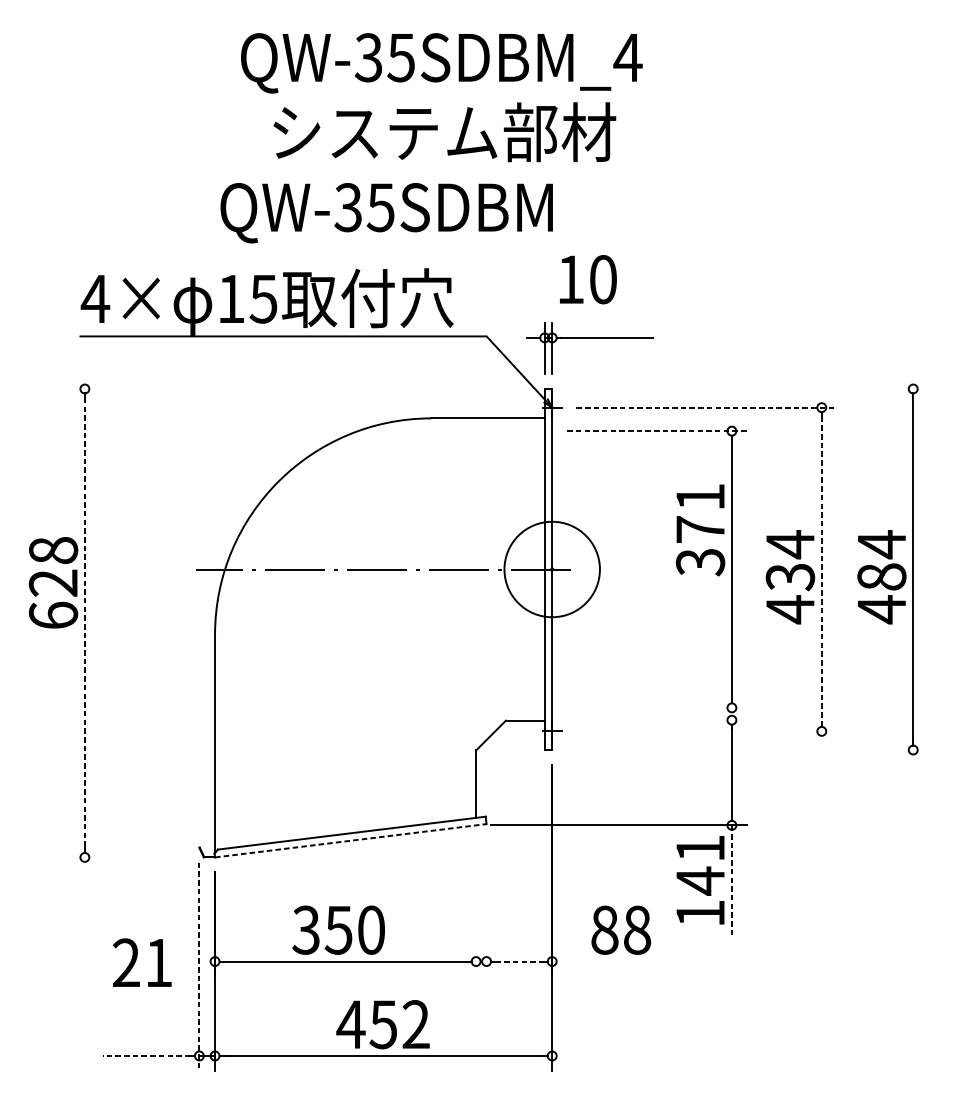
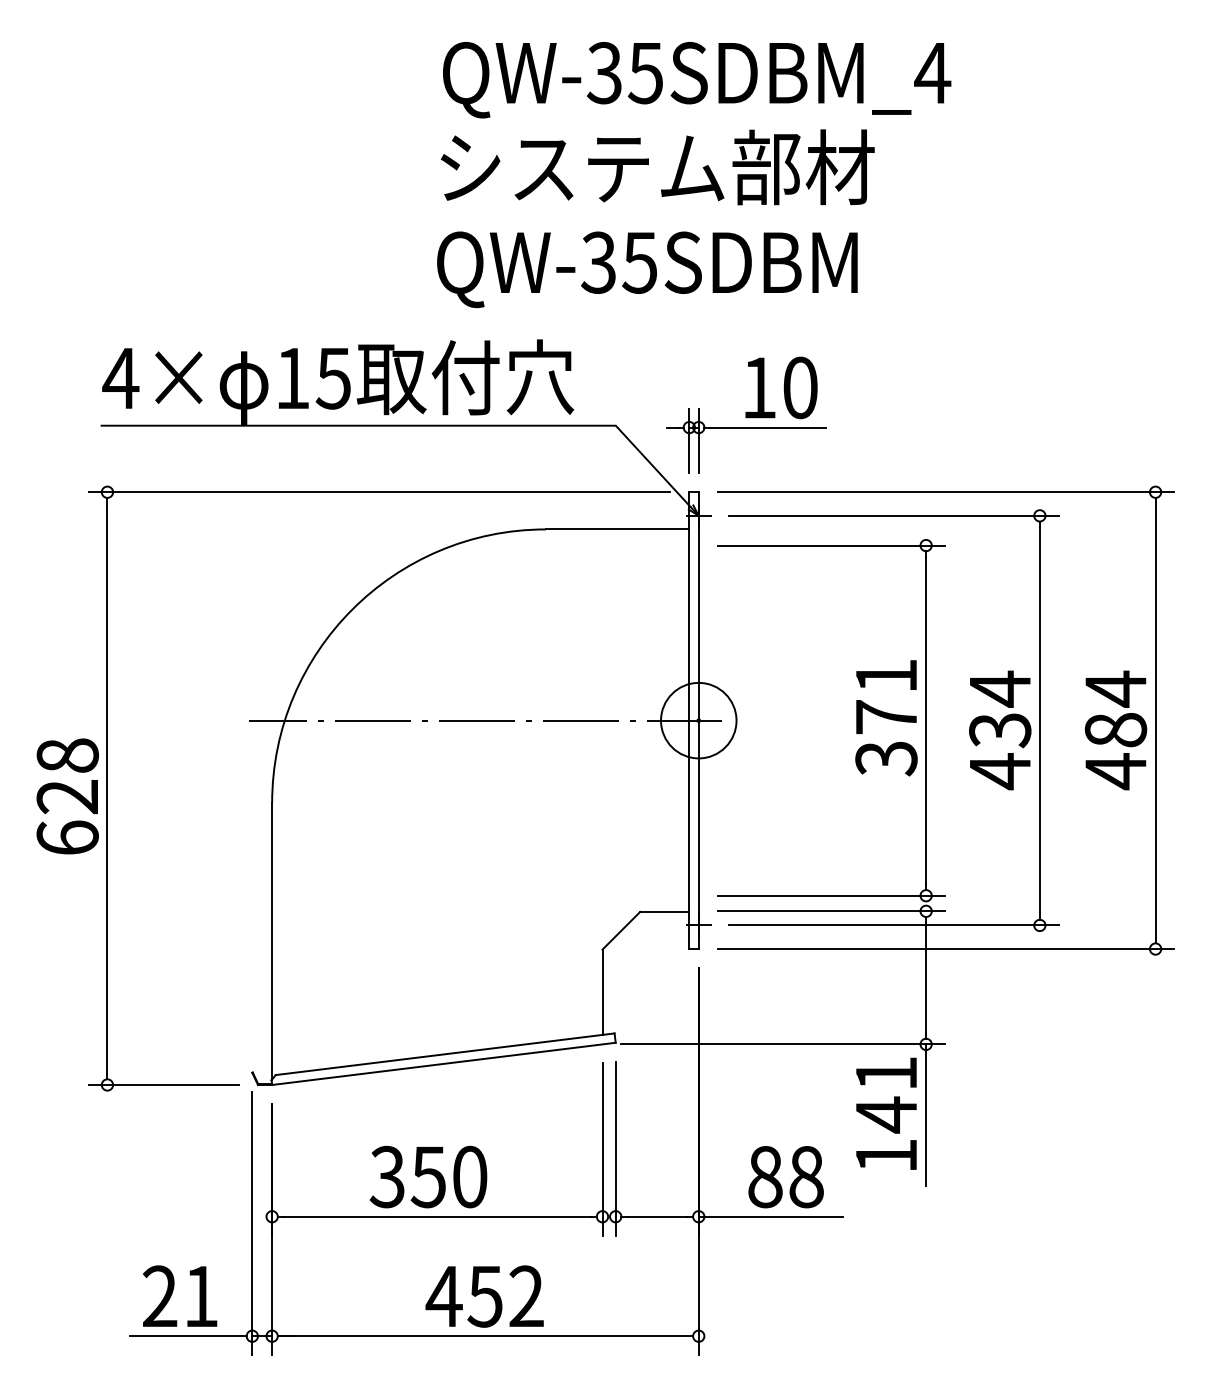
text: (442, 63) -> (697, 80), moved
text: (444, 132) -> (657, 167), moved
text: (386, 212) -> (647, 269), moved
text: (588, 279) -> (781, 387), moved
line: (299, 389) -> (379, 492), added
line: (747, 389) -> (945, 492), added
line: (706, 407) -> (894, 515), dashed -> solid
line: (657, 431) -> (831, 545), dashed -> solid
text: (700, 530) -> (886, 718), moved
circle: (551, 569) -> (698, 720), size x0.62
line: (821, 570) -> (1039, 721), dashed -> solid
text: (53, 582) -> (67, 796), moved
line: (84, 623) -> (107, 789), dashed -> solid
line: (657, 707) -> (831, 895), added
line: (657, 720) -> (831, 911), added
line: (706, 731) -> (893, 925), added
line: (747, 750) -> (945, 949), added
line: (351, 840) -> (444, 1063), dashed -> solid
line: (129, 857) -> (163, 1084), added
line: (732, 881) -> (926, 1115), dashed -> solid
line: (486, 907) -> (615, 1148), added
line: (476, 908) -> (602, 1149), added
line: (519, 961) -> (657, 1216), dashed -> solid
line: (608, 961) -> (770, 1216), added
text: (142, 962) -> (180, 1295), moved
line: (199, 966) -> (252, 1223), dashed -> solid
line: (146, 1056) -> (185, 1336), dashed -> solid

